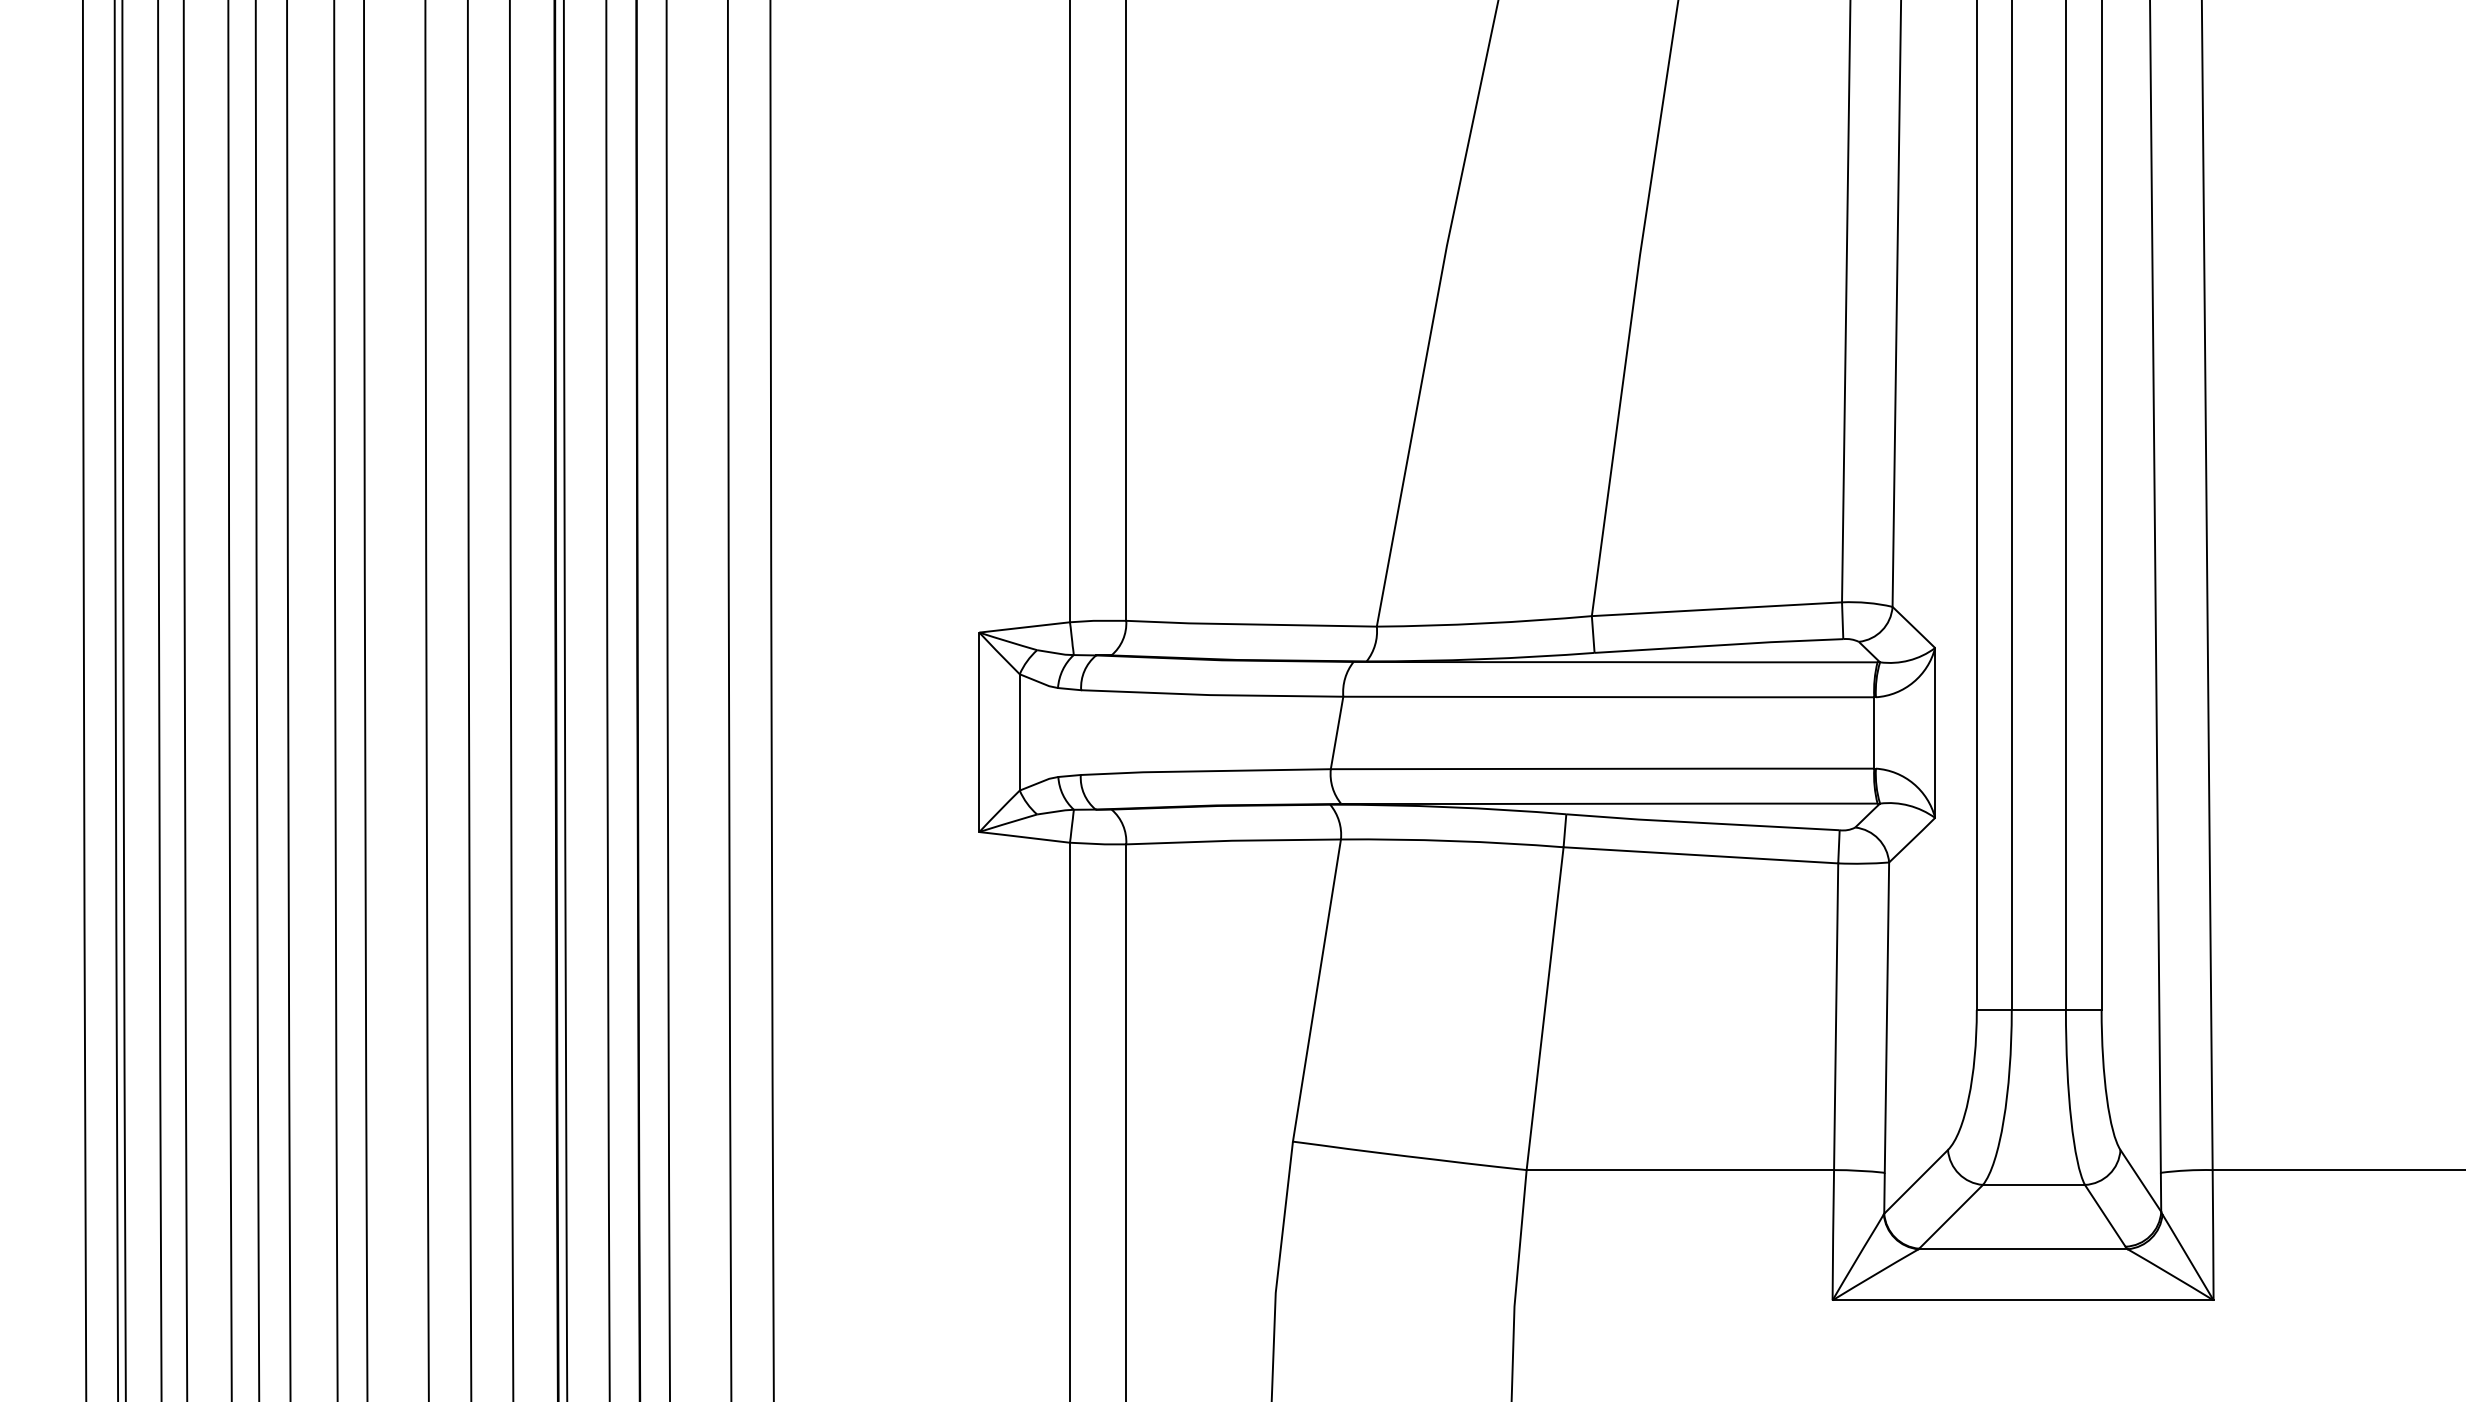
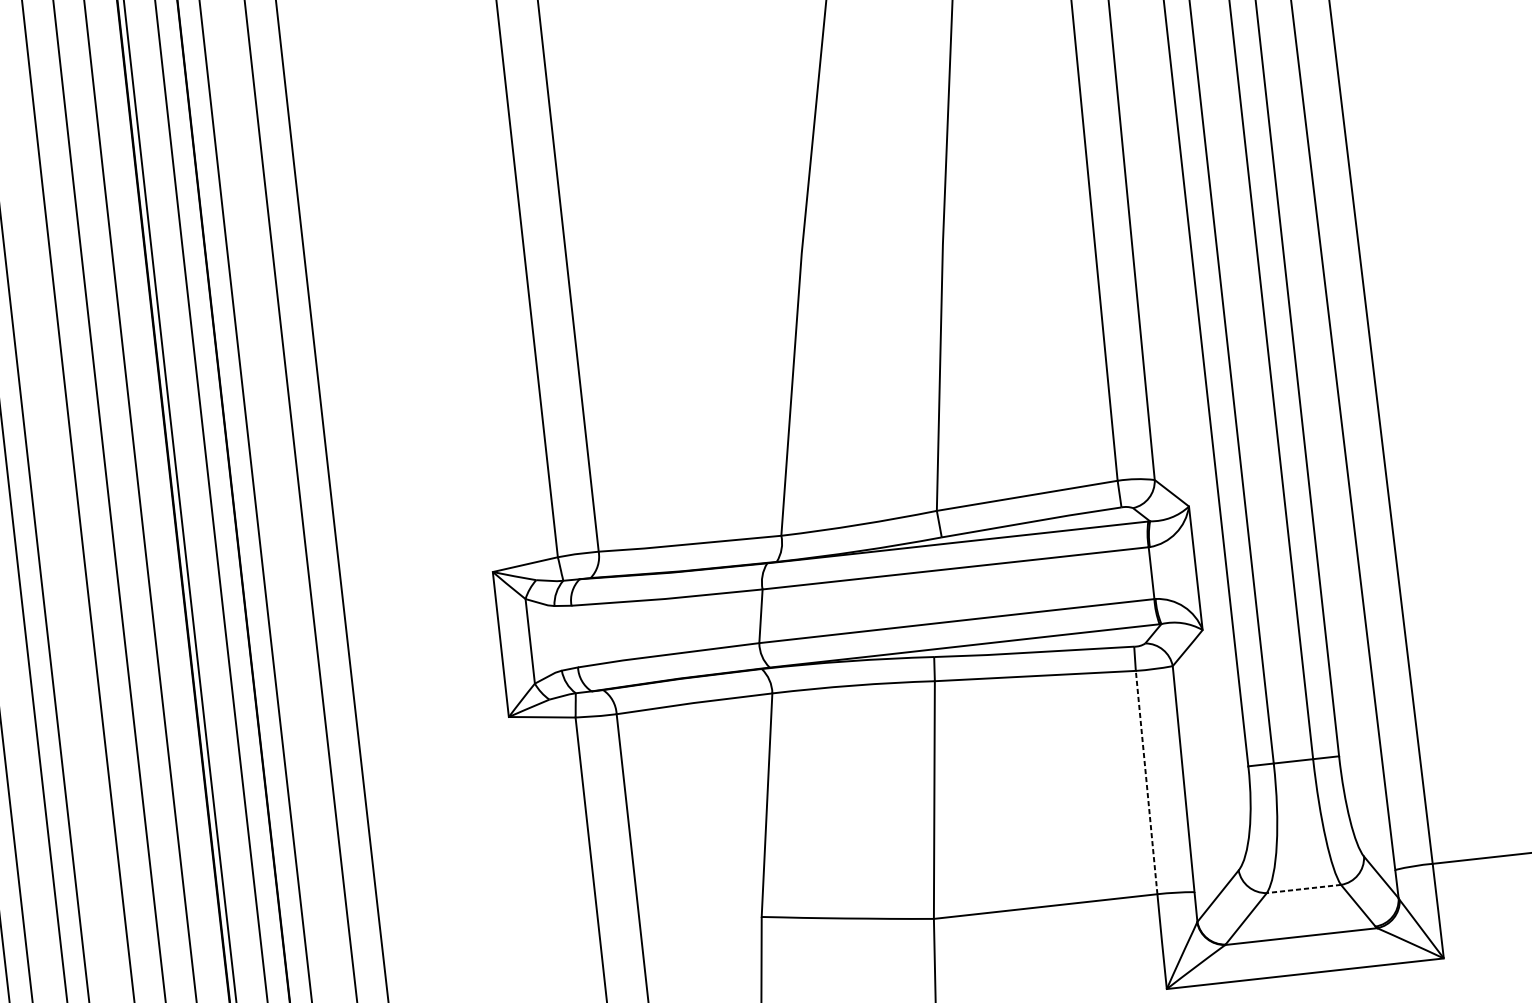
line: (1836, 1016) -> (1146, 782), solid -> dashed
line: (2033, 1184) -> (1303, 888), solid -> dashed

